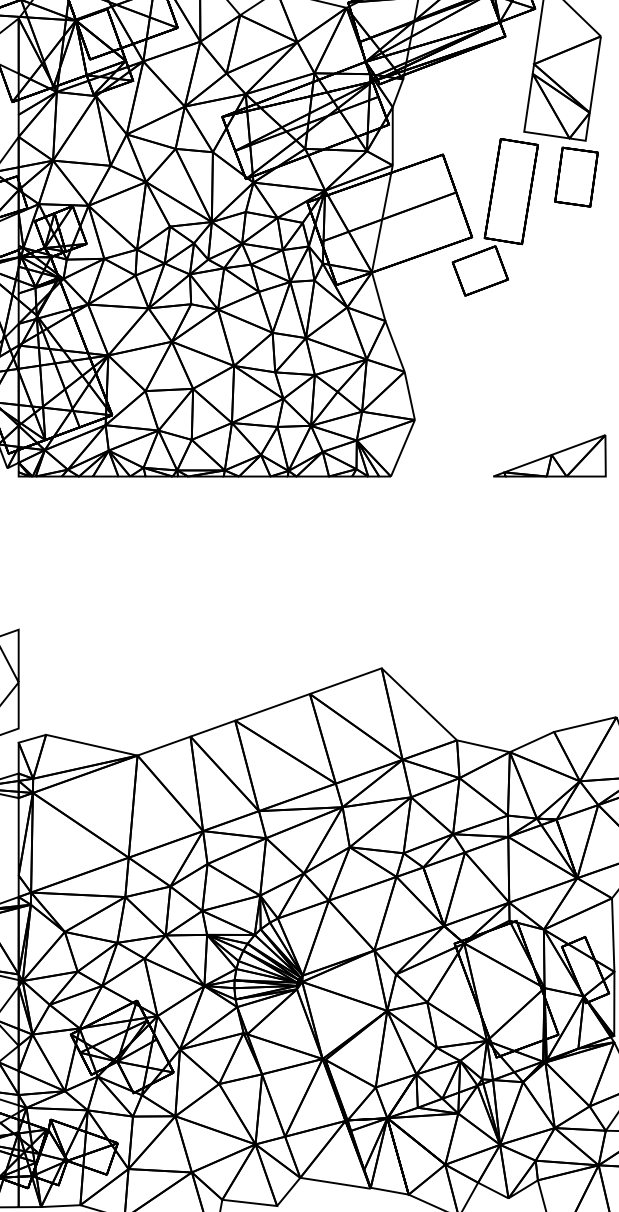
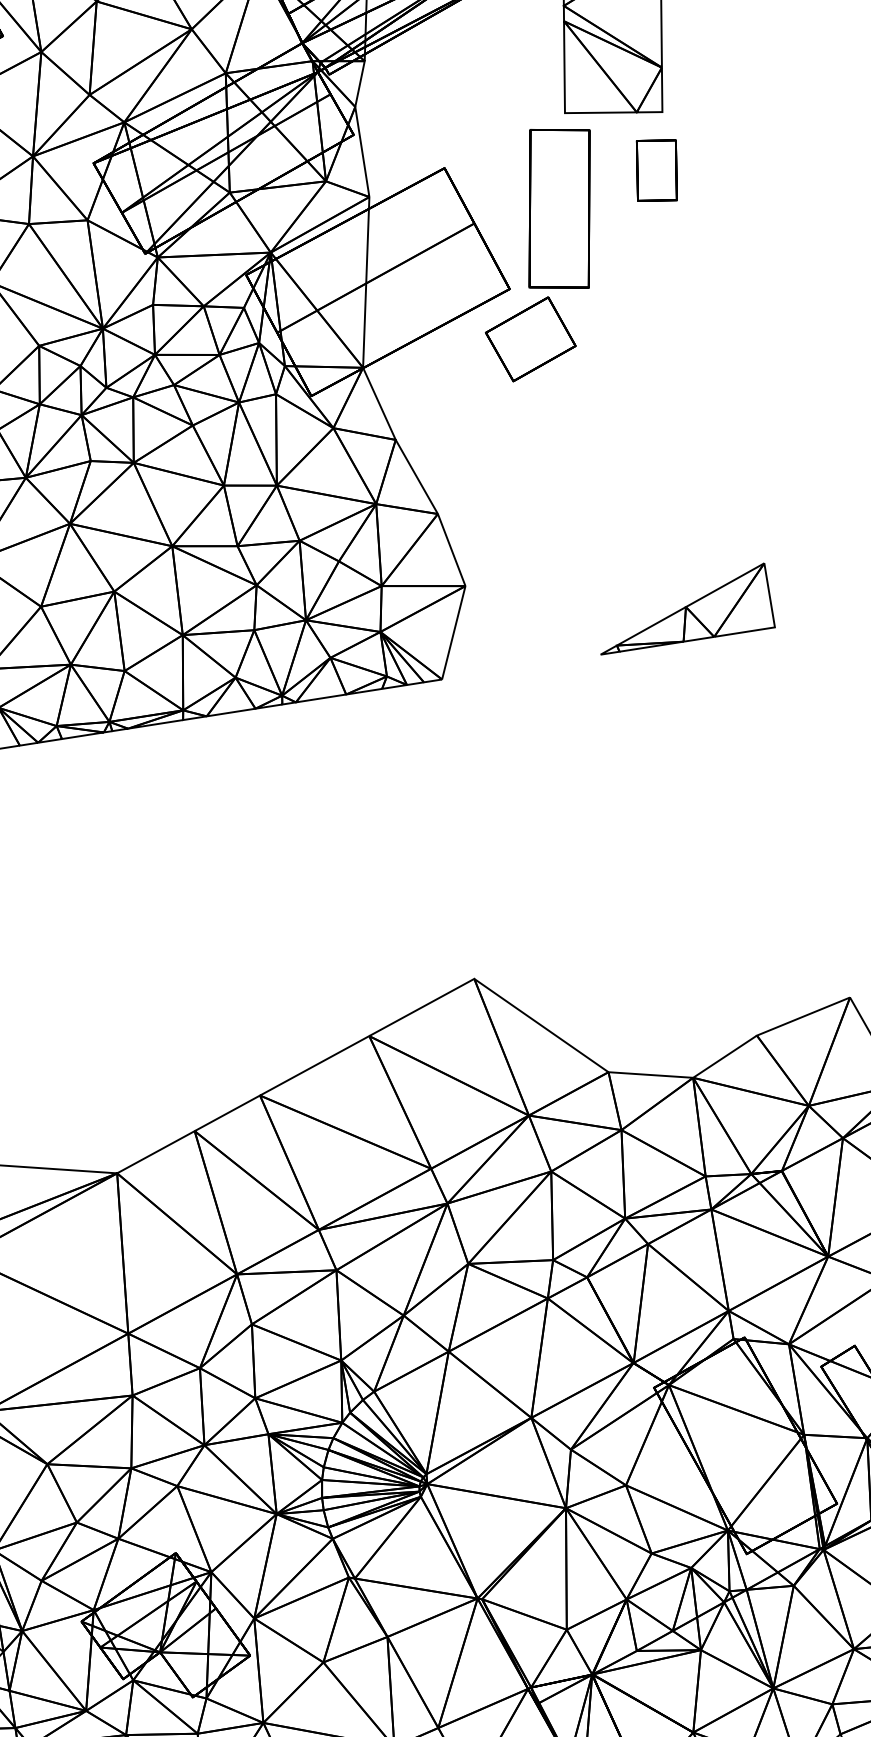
part: (576, 176) -> (656, 169), size x0.7

